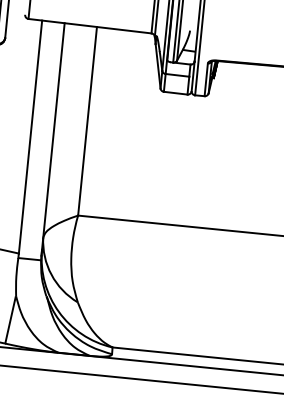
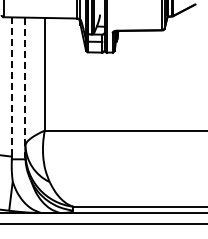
line: (53, 131) -> (25, 82), solid -> dashed
line: (29, 137) -> (11, 87), solid -> dashed

